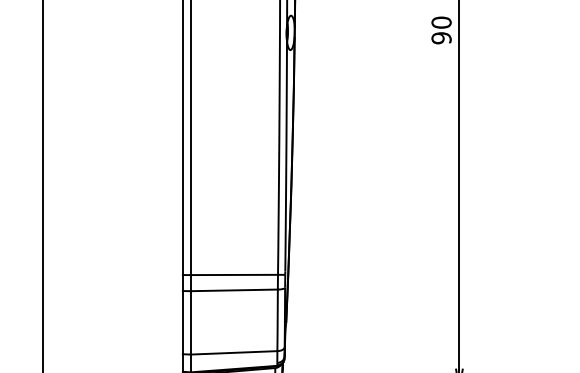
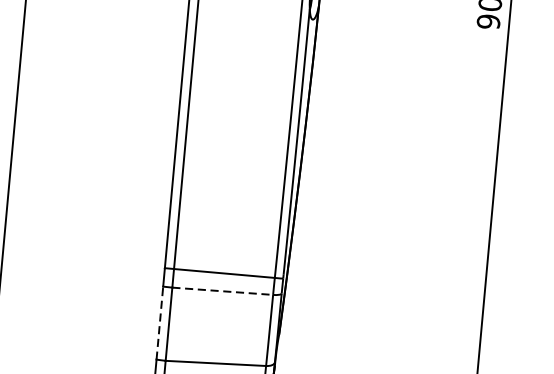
line: (234, 290) -> (222, 291), solid -> dashed
line: (182, 322) -> (159, 322), solid -> dashed

